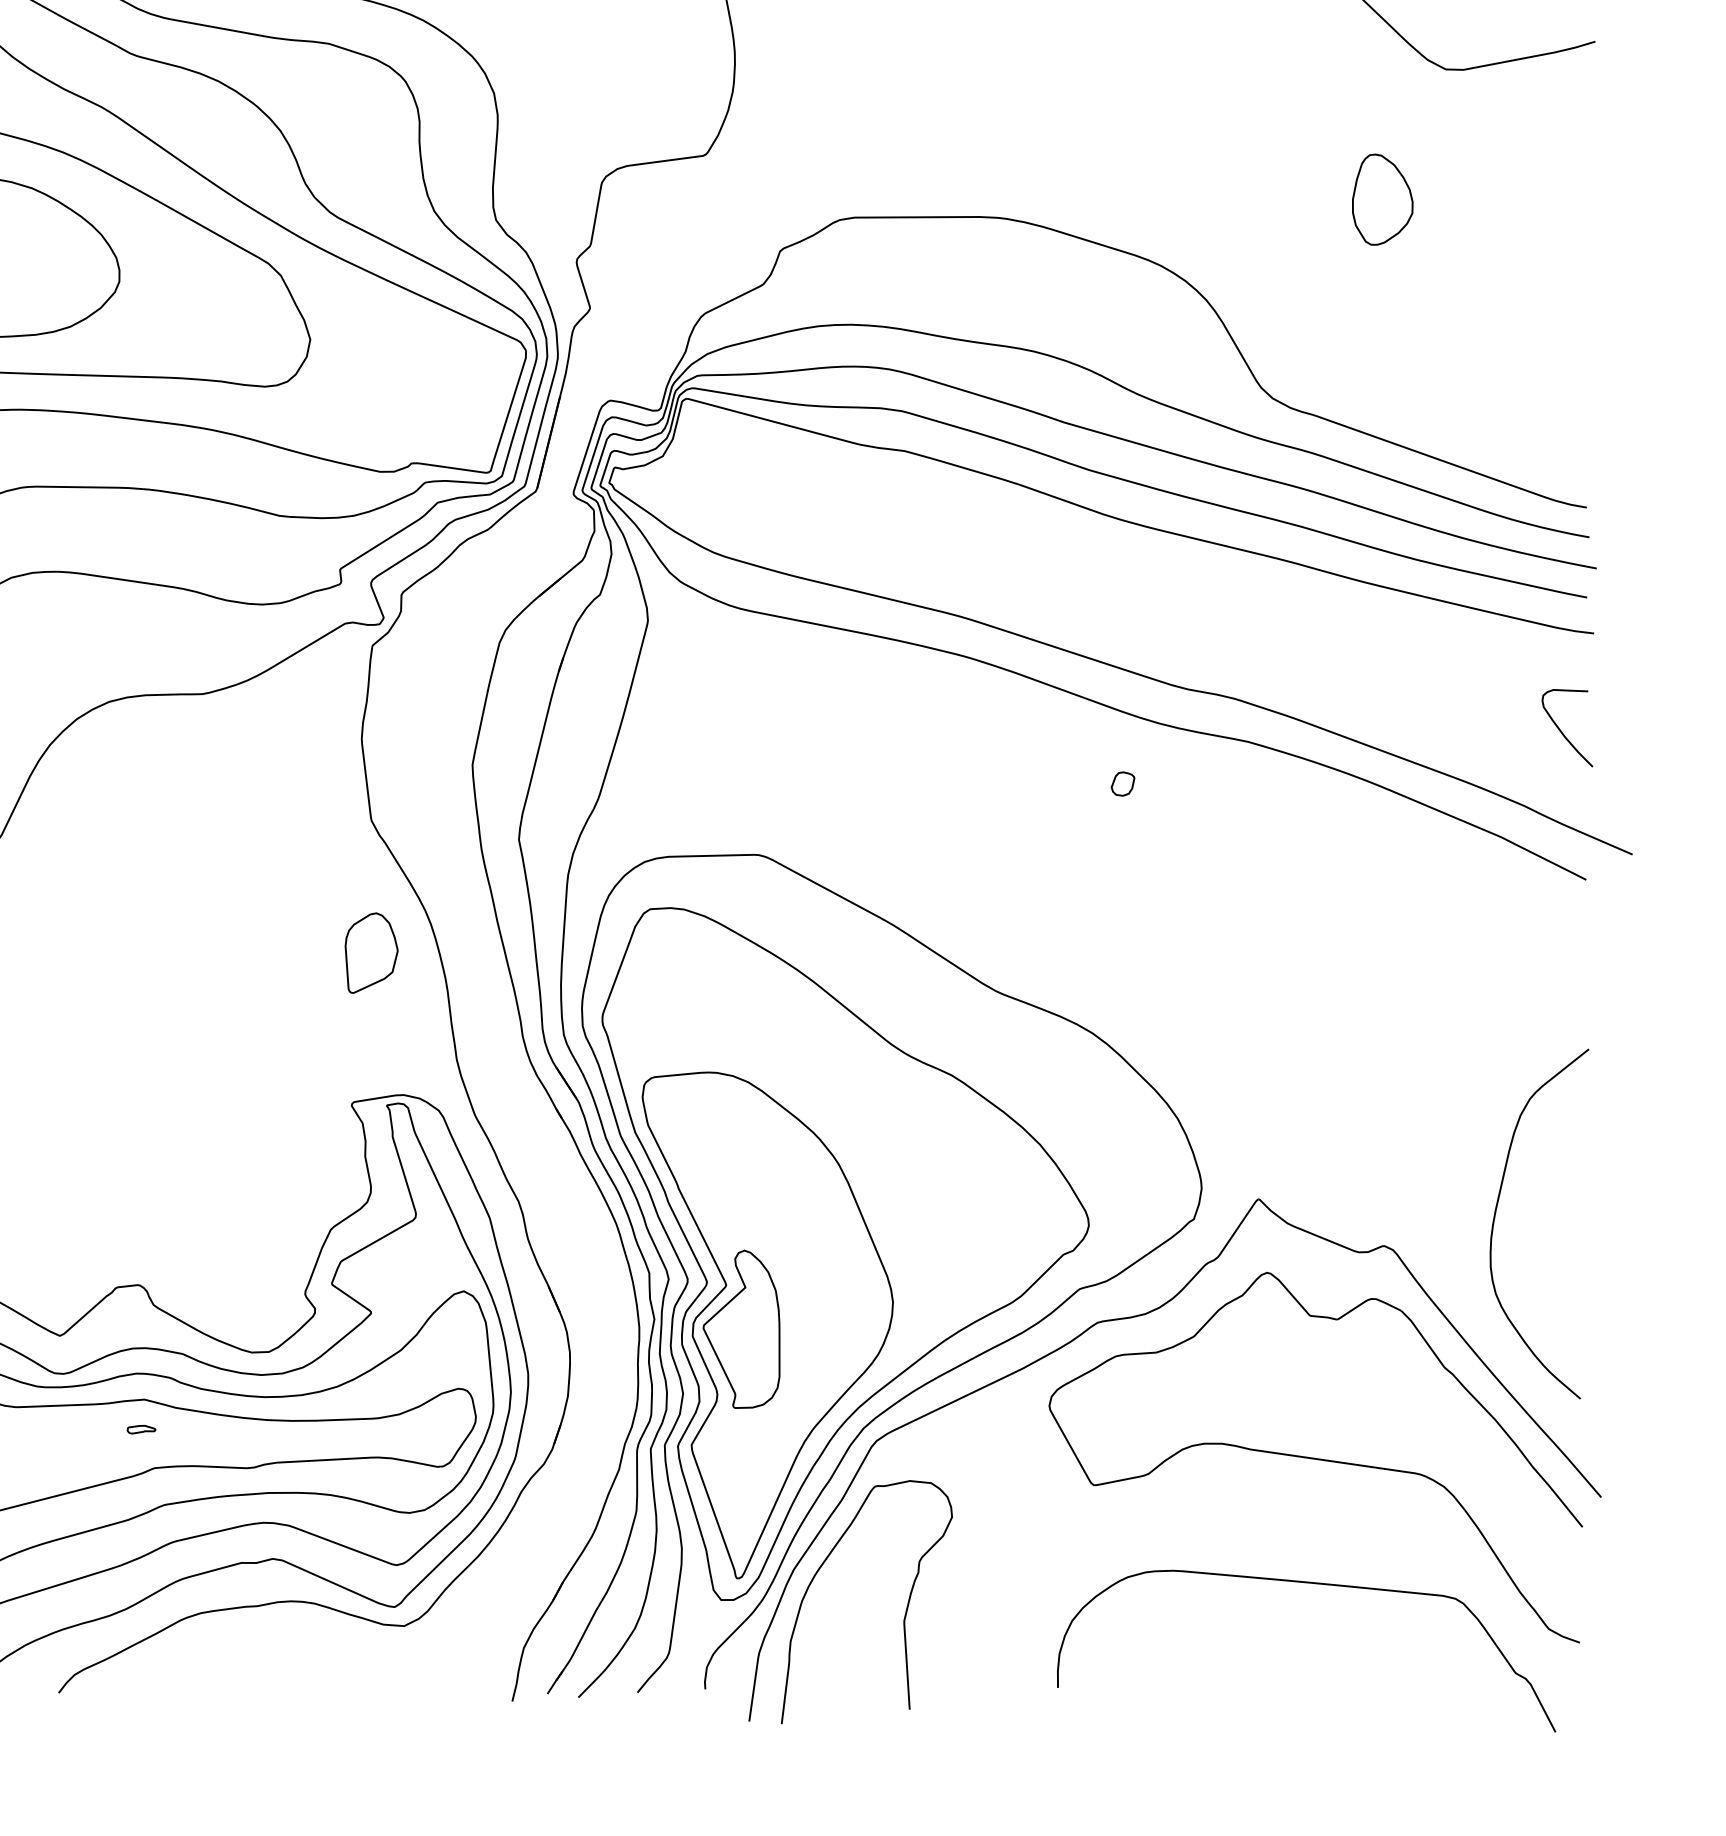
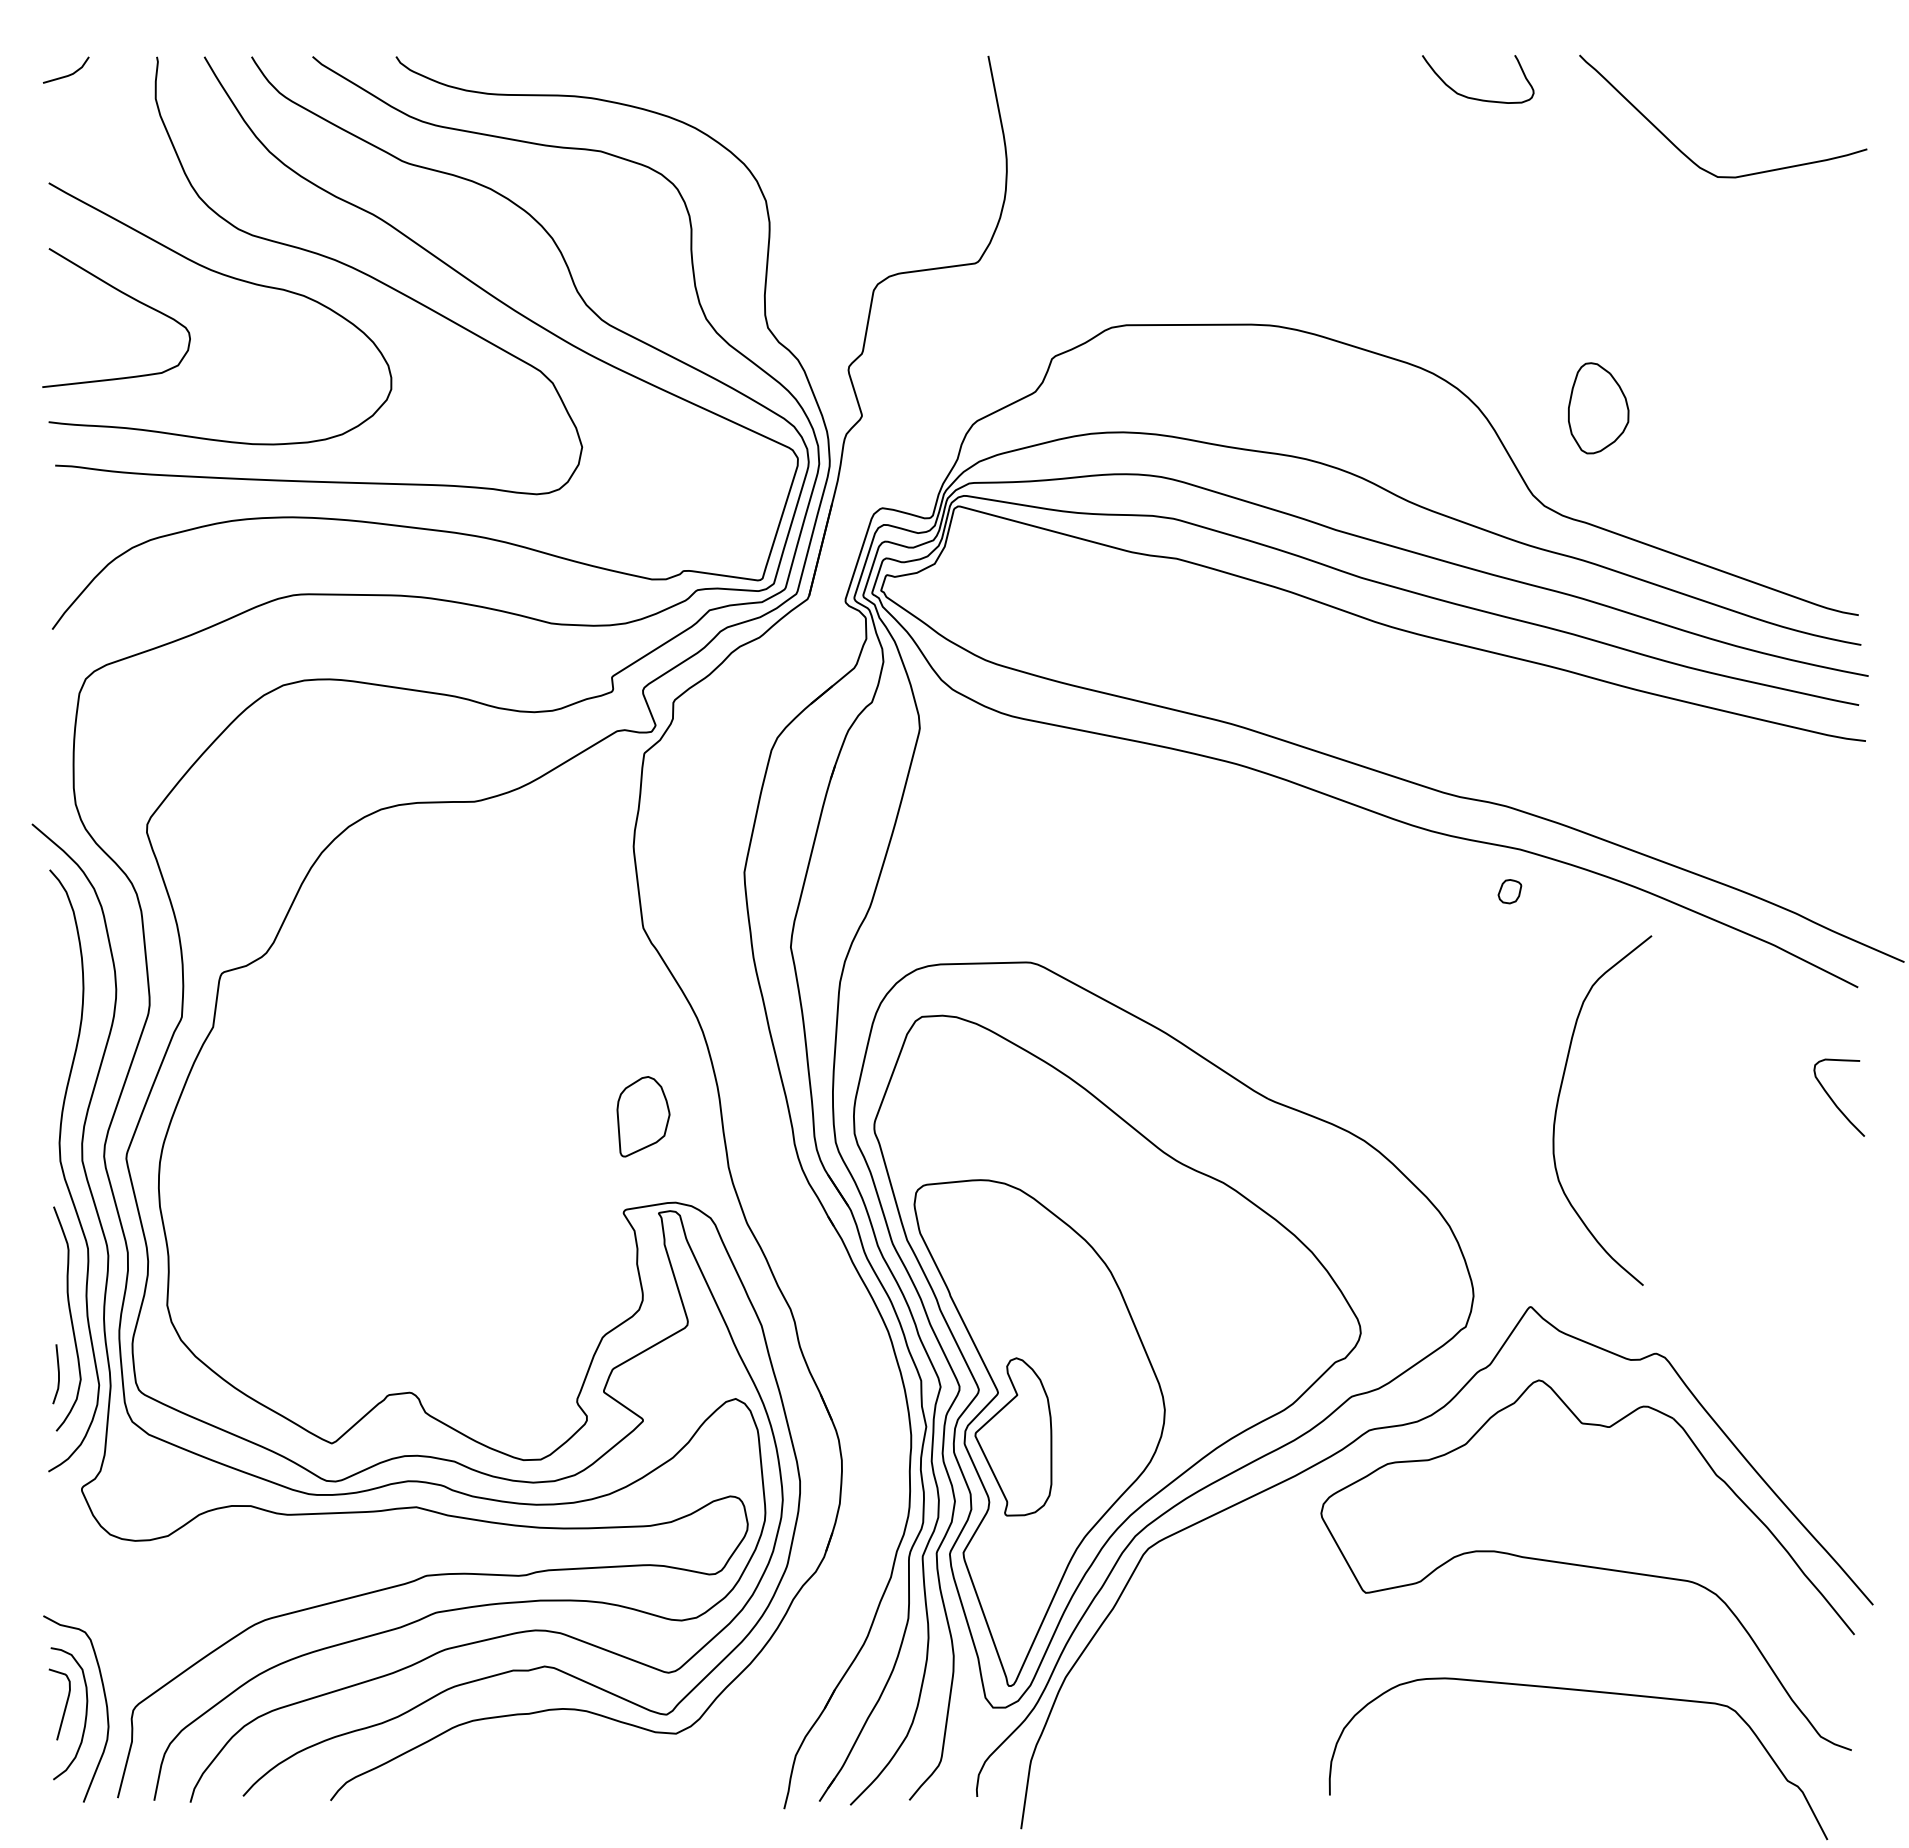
part: (1382, 199) -> (1598, 408), moved
curve: (1562, 731) -> (1834, 1101), moved
part: (1122, 783) -> (1509, 891), moved
part: (371, 952) -> (643, 1116), moved
curve: (1496, 1212) -> (1559, 1099), moved
part: (141, 1429) -> (413, 1537), removed
curve: (905, 1609) -> (1177, 1717), removed

